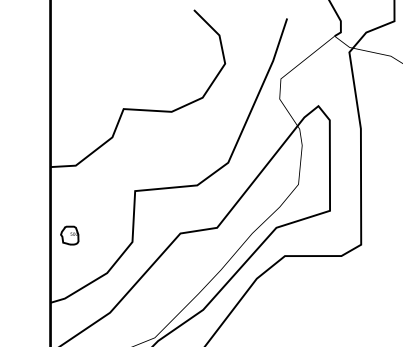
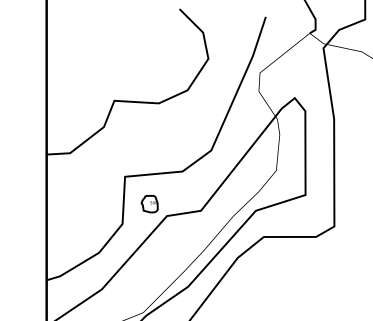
part: (69, 235) -> (149, 204), moved

